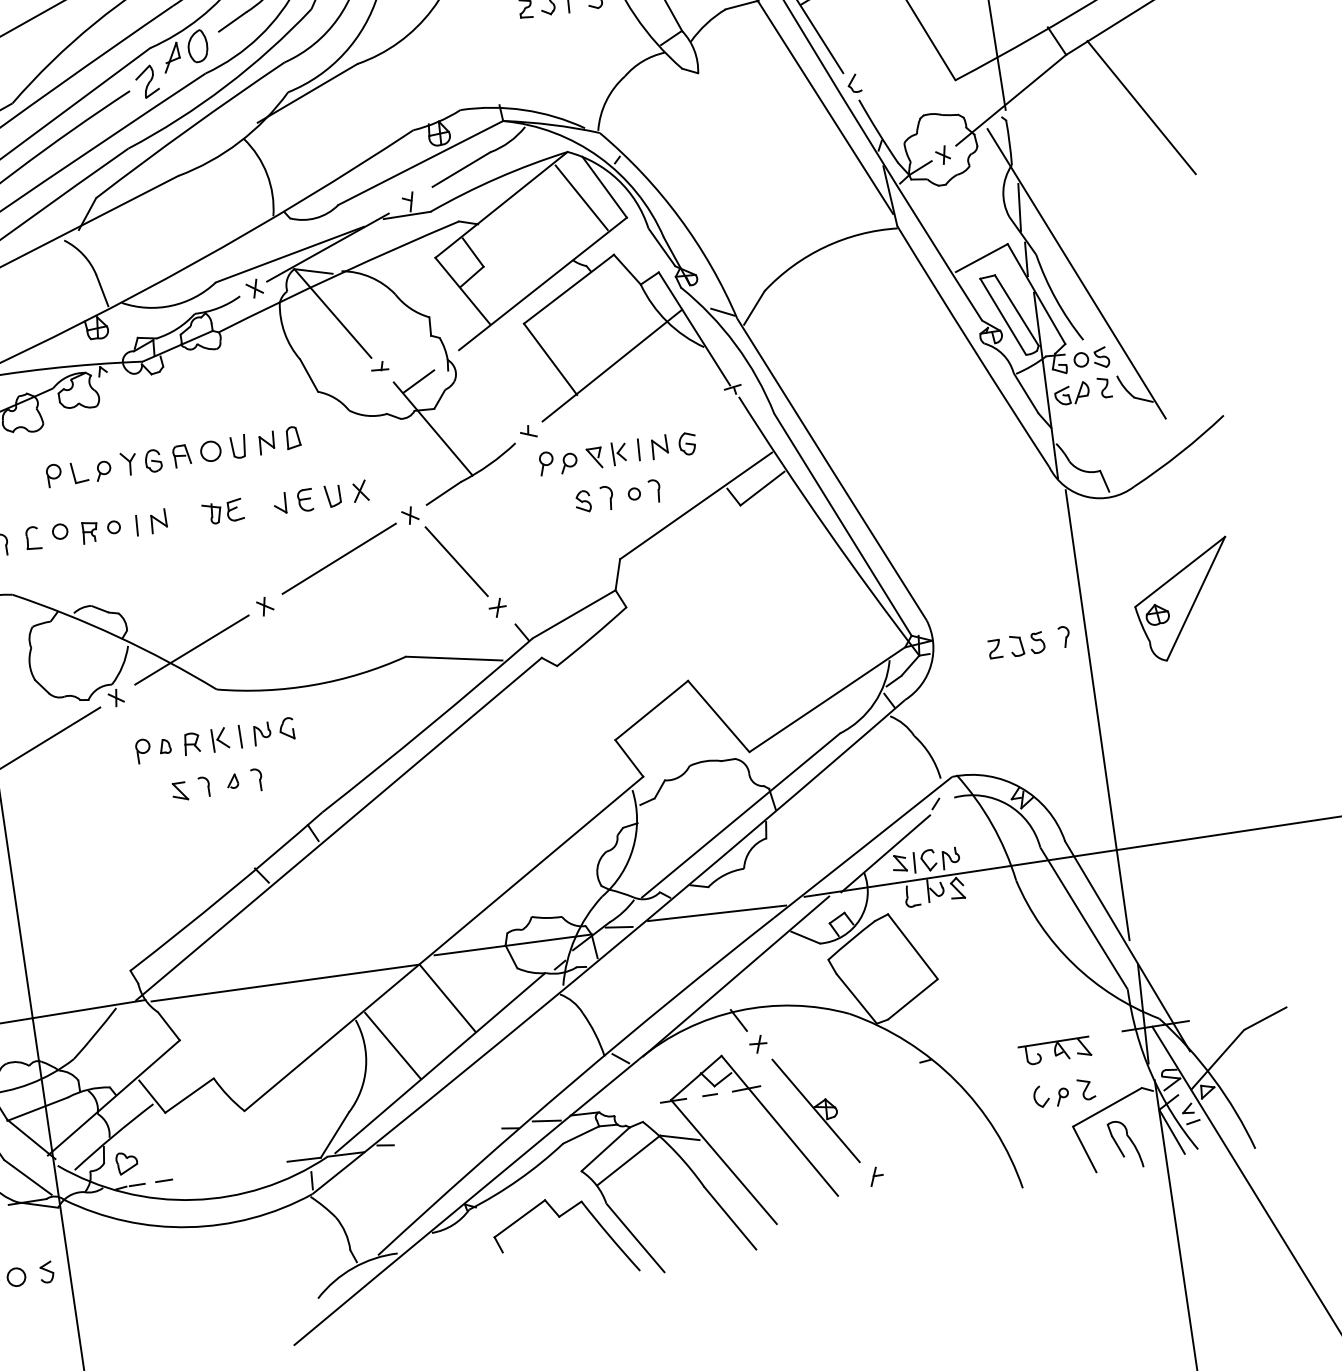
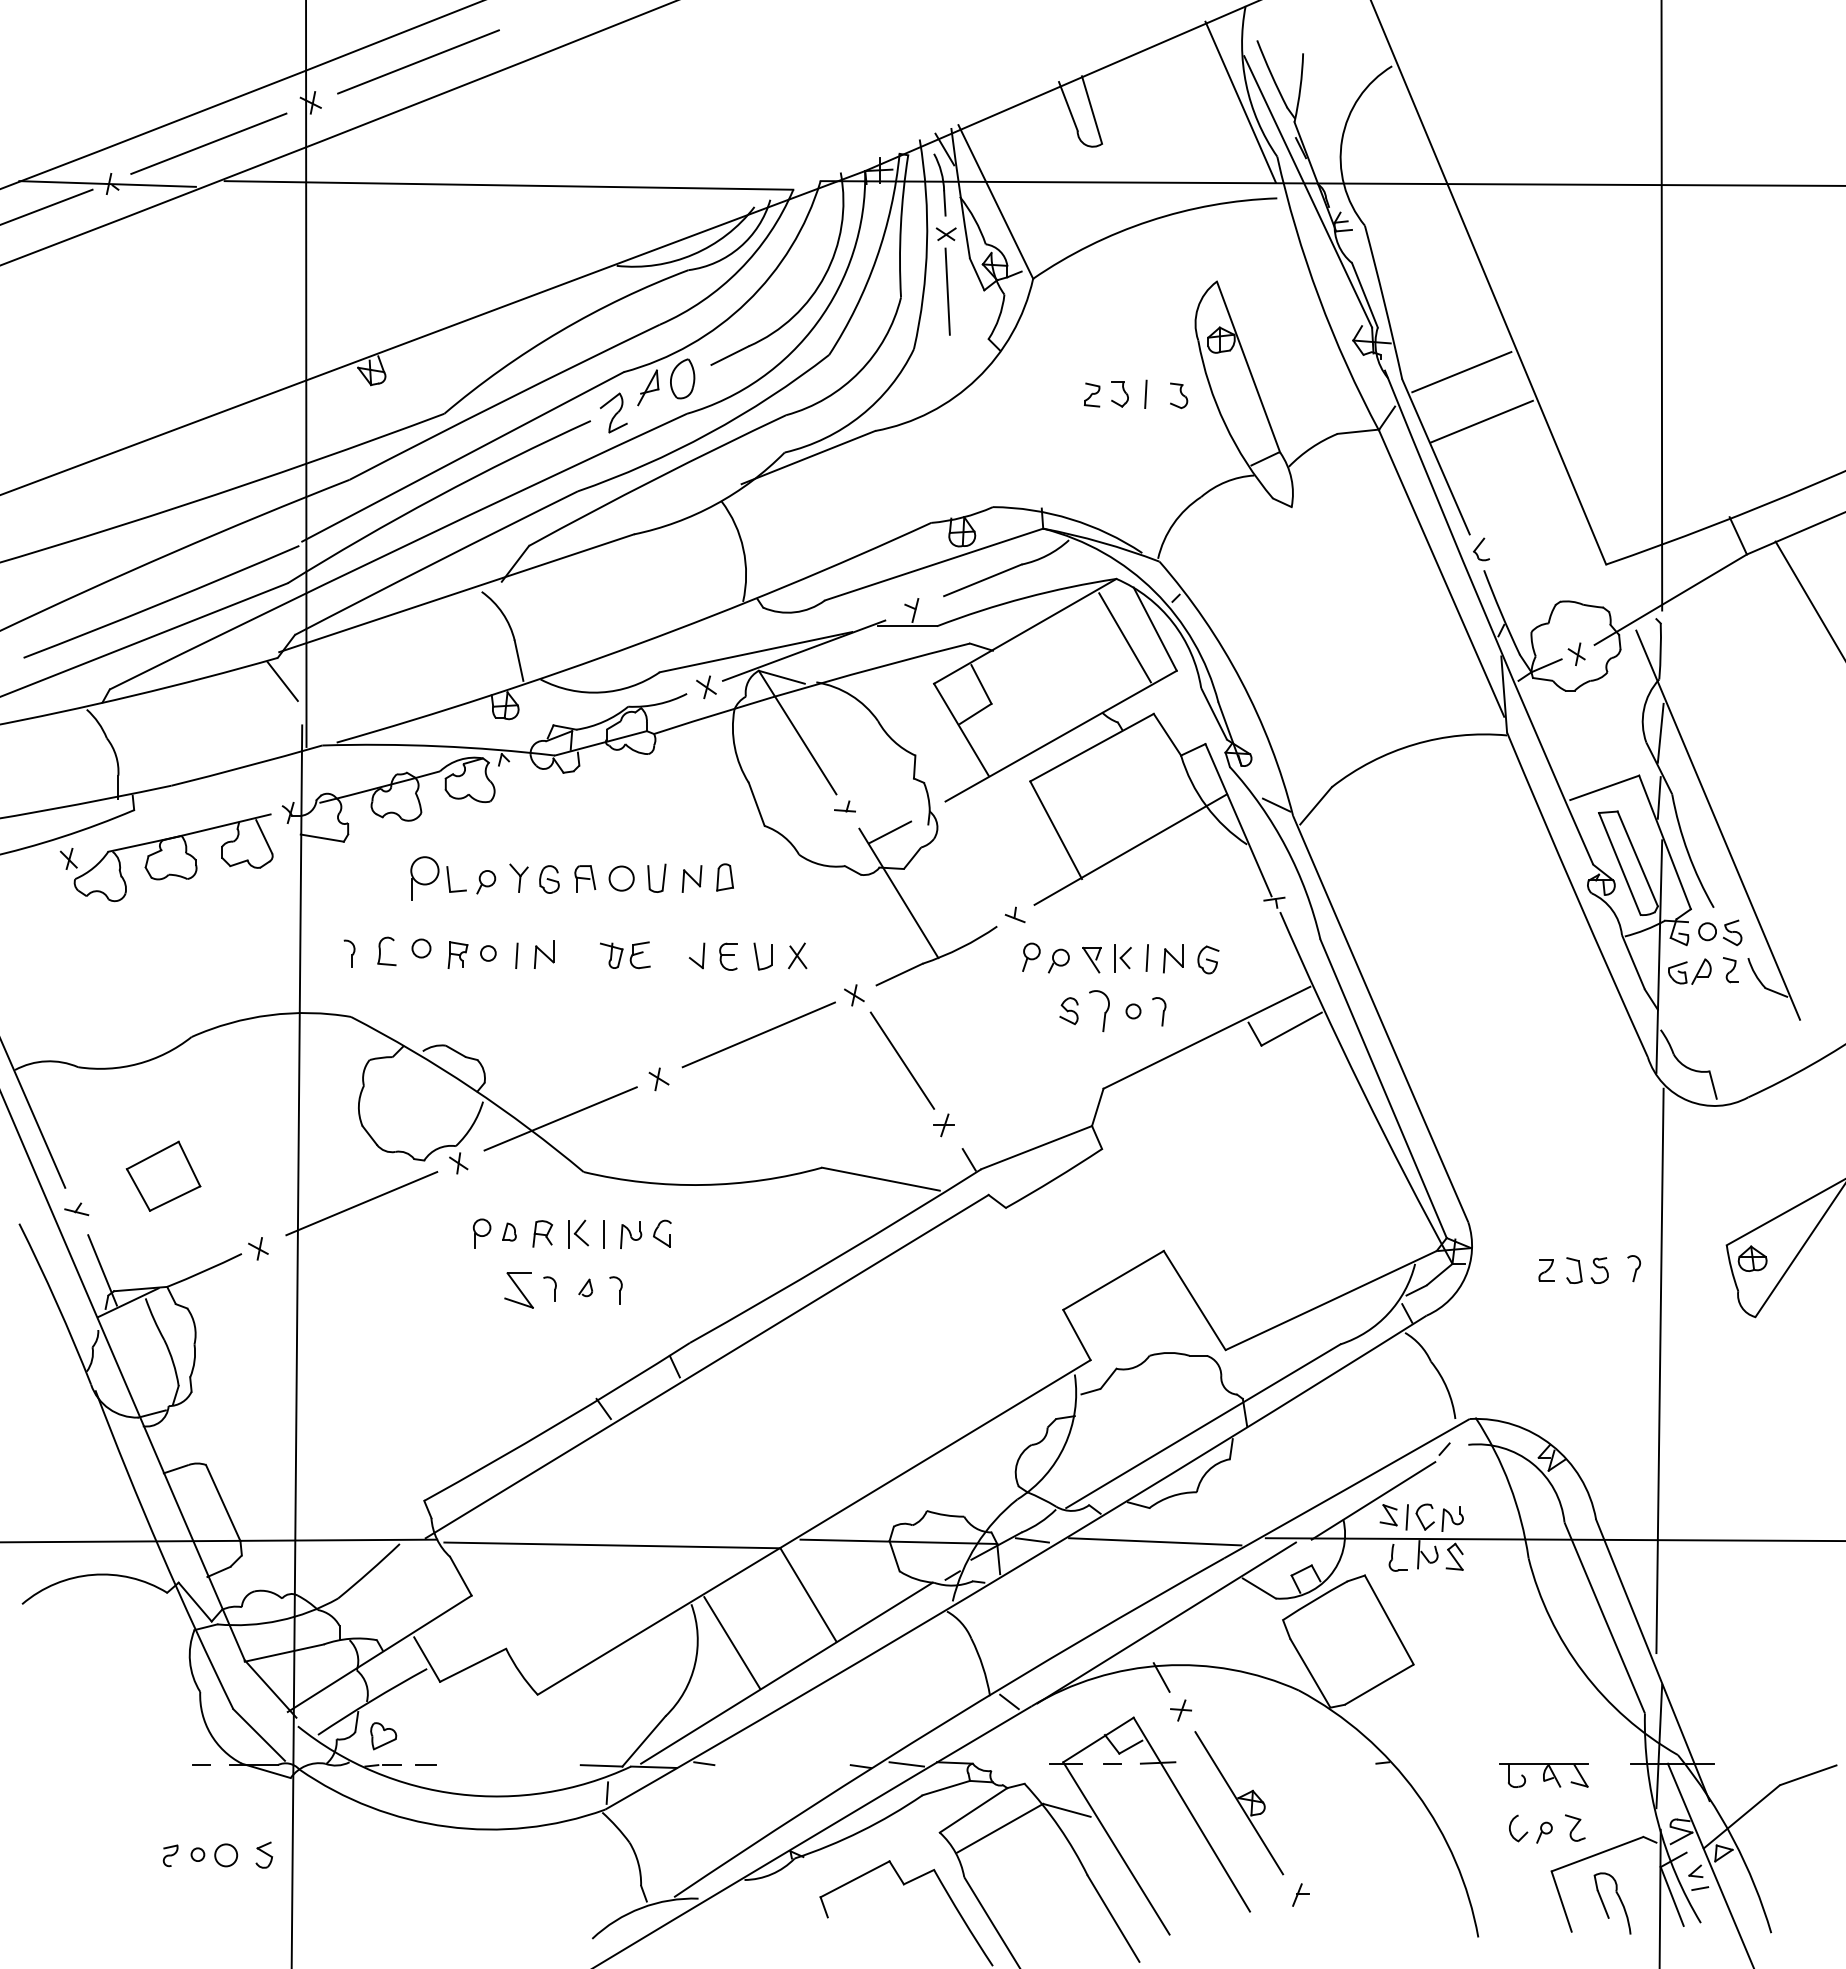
part: (53, 475) -> (424, 878), size x1.6
part: (606, 498) -> (1098, 1011), size x1.4
part: (179, 791) -> (518, 1290), size x1.6

